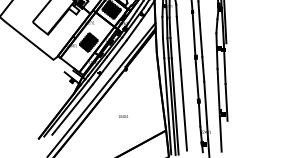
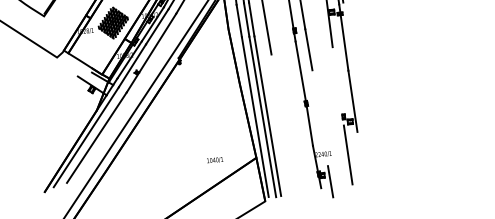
line: (218, 92) -> (337, 86), removed
line: (183, 110) -> (282, 121), removed
line: (206, 110) -> (320, 118), removed
text: (123, 116) -> (215, 160), moved

